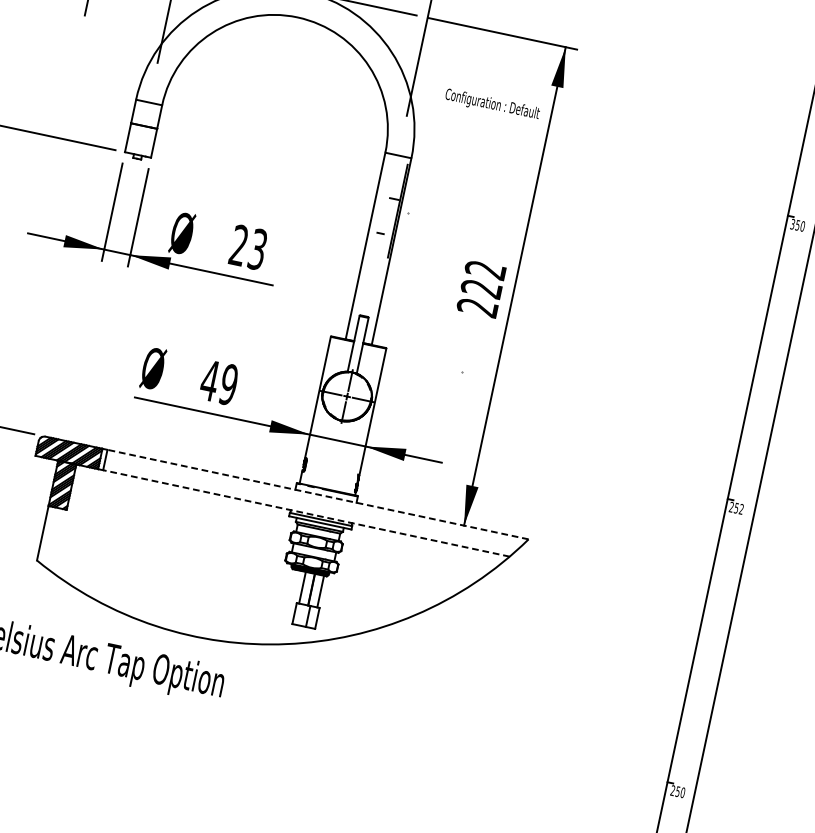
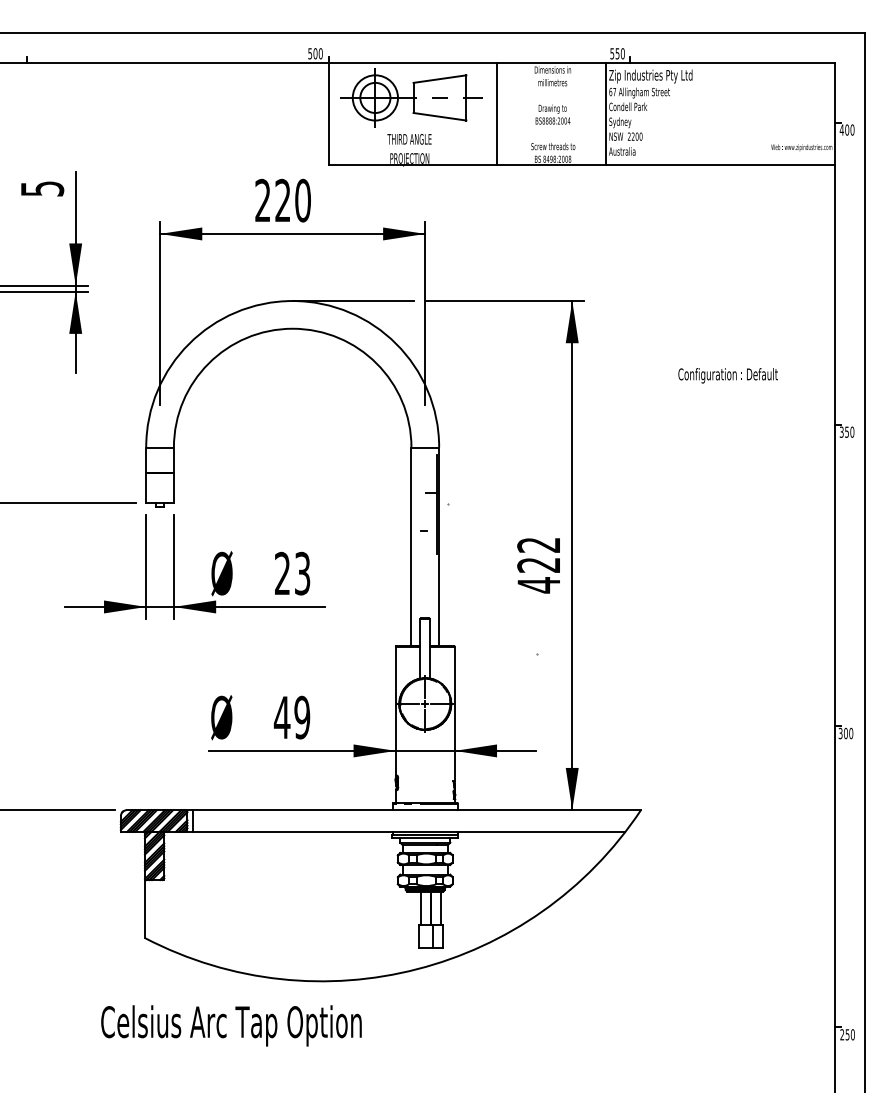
text: (491, 104) -> (727, 375), moved
text: (477, 307) -> (538, 585), 222 -> 422
line: (317, 494) -> (416, 810), dashed -> solid
text: (736, 508) -> (845, 733), 252 -> 300
line: (305, 512) -> (408, 831), dashed -> solid

